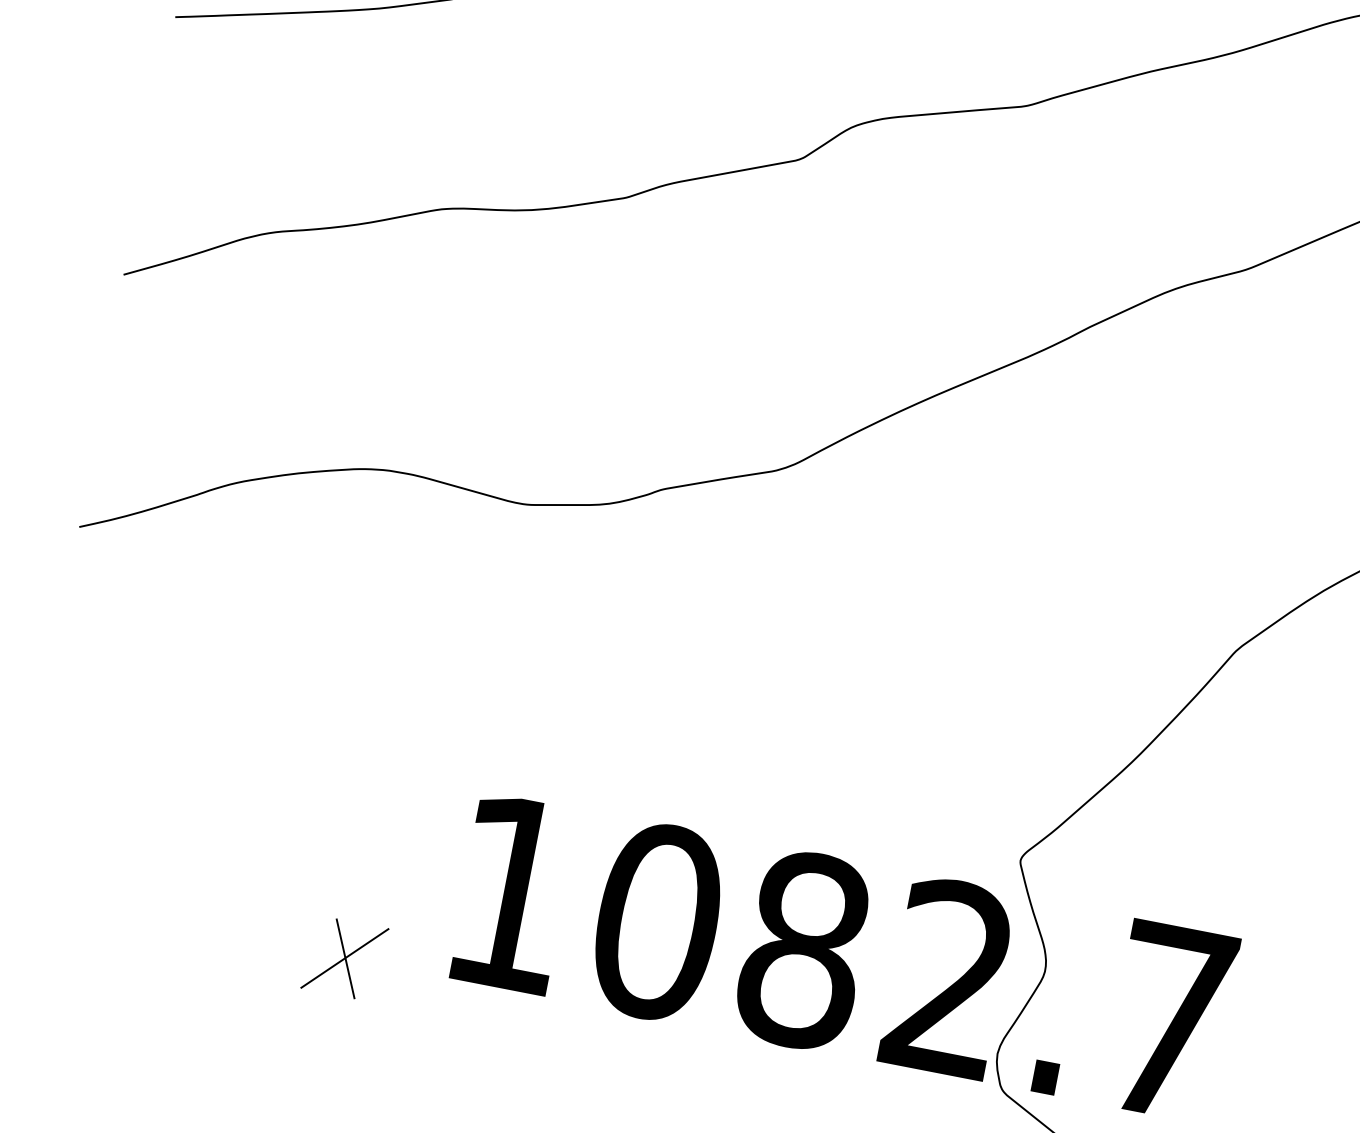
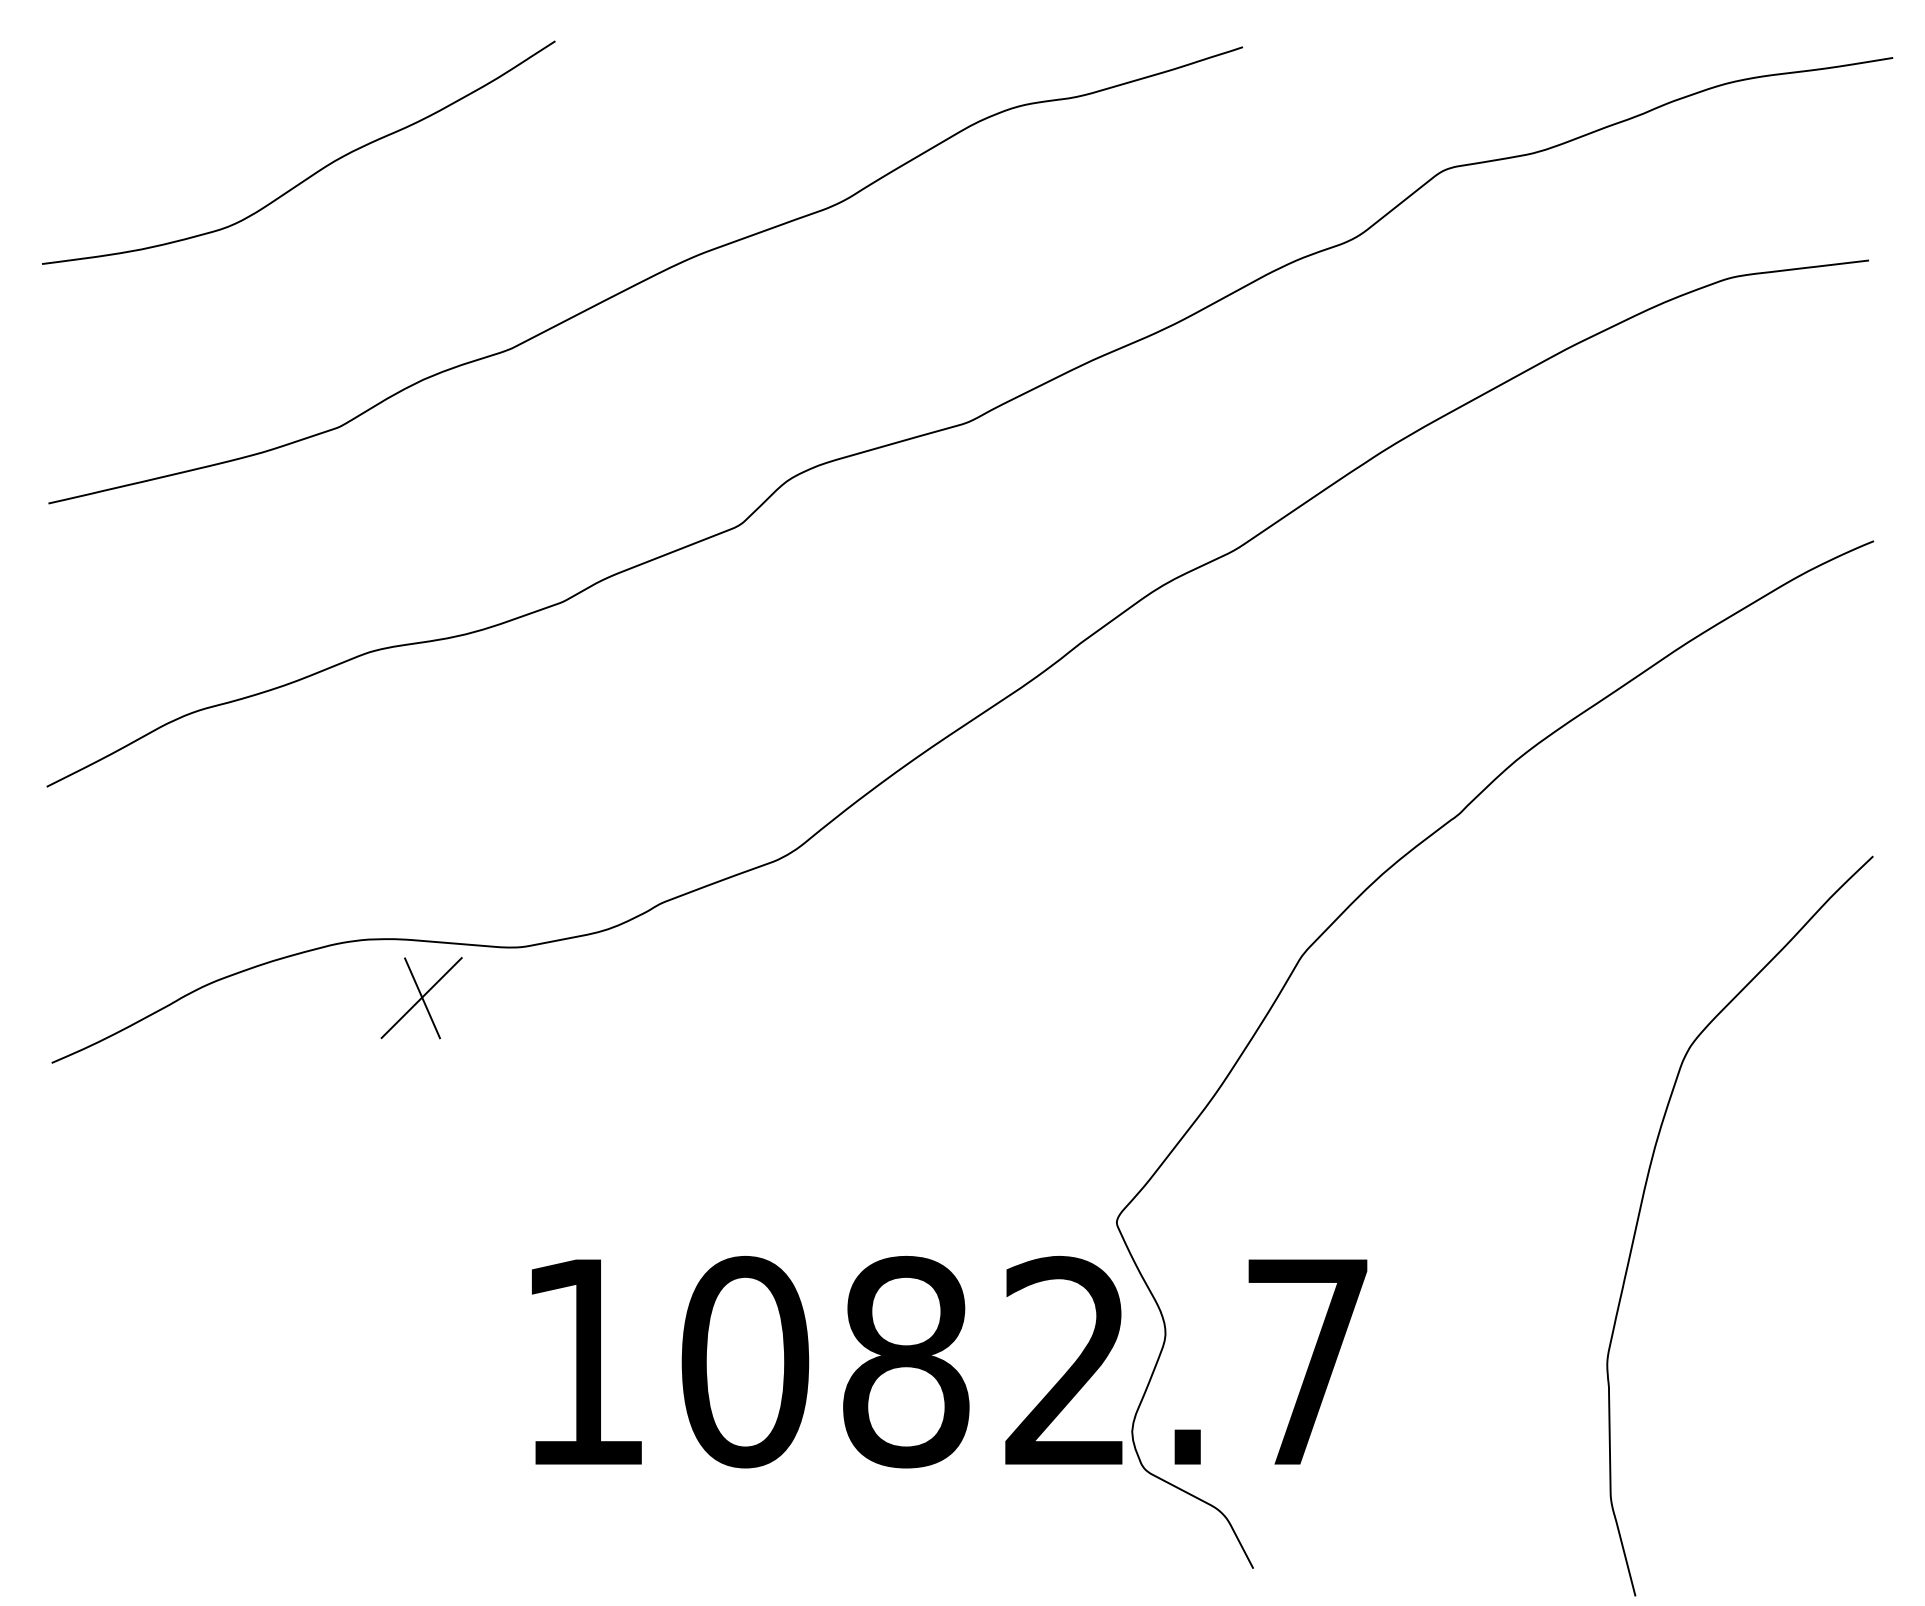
part: (344, 958) -> (421, 998), moved

